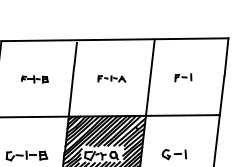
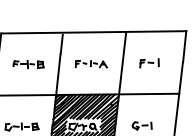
part: (183, 77) -> (149, 63), size x1.43
part: (34, 79) -> (28, 64), size x1.43
part: (110, 79) -> (90, 64), size x1.43

